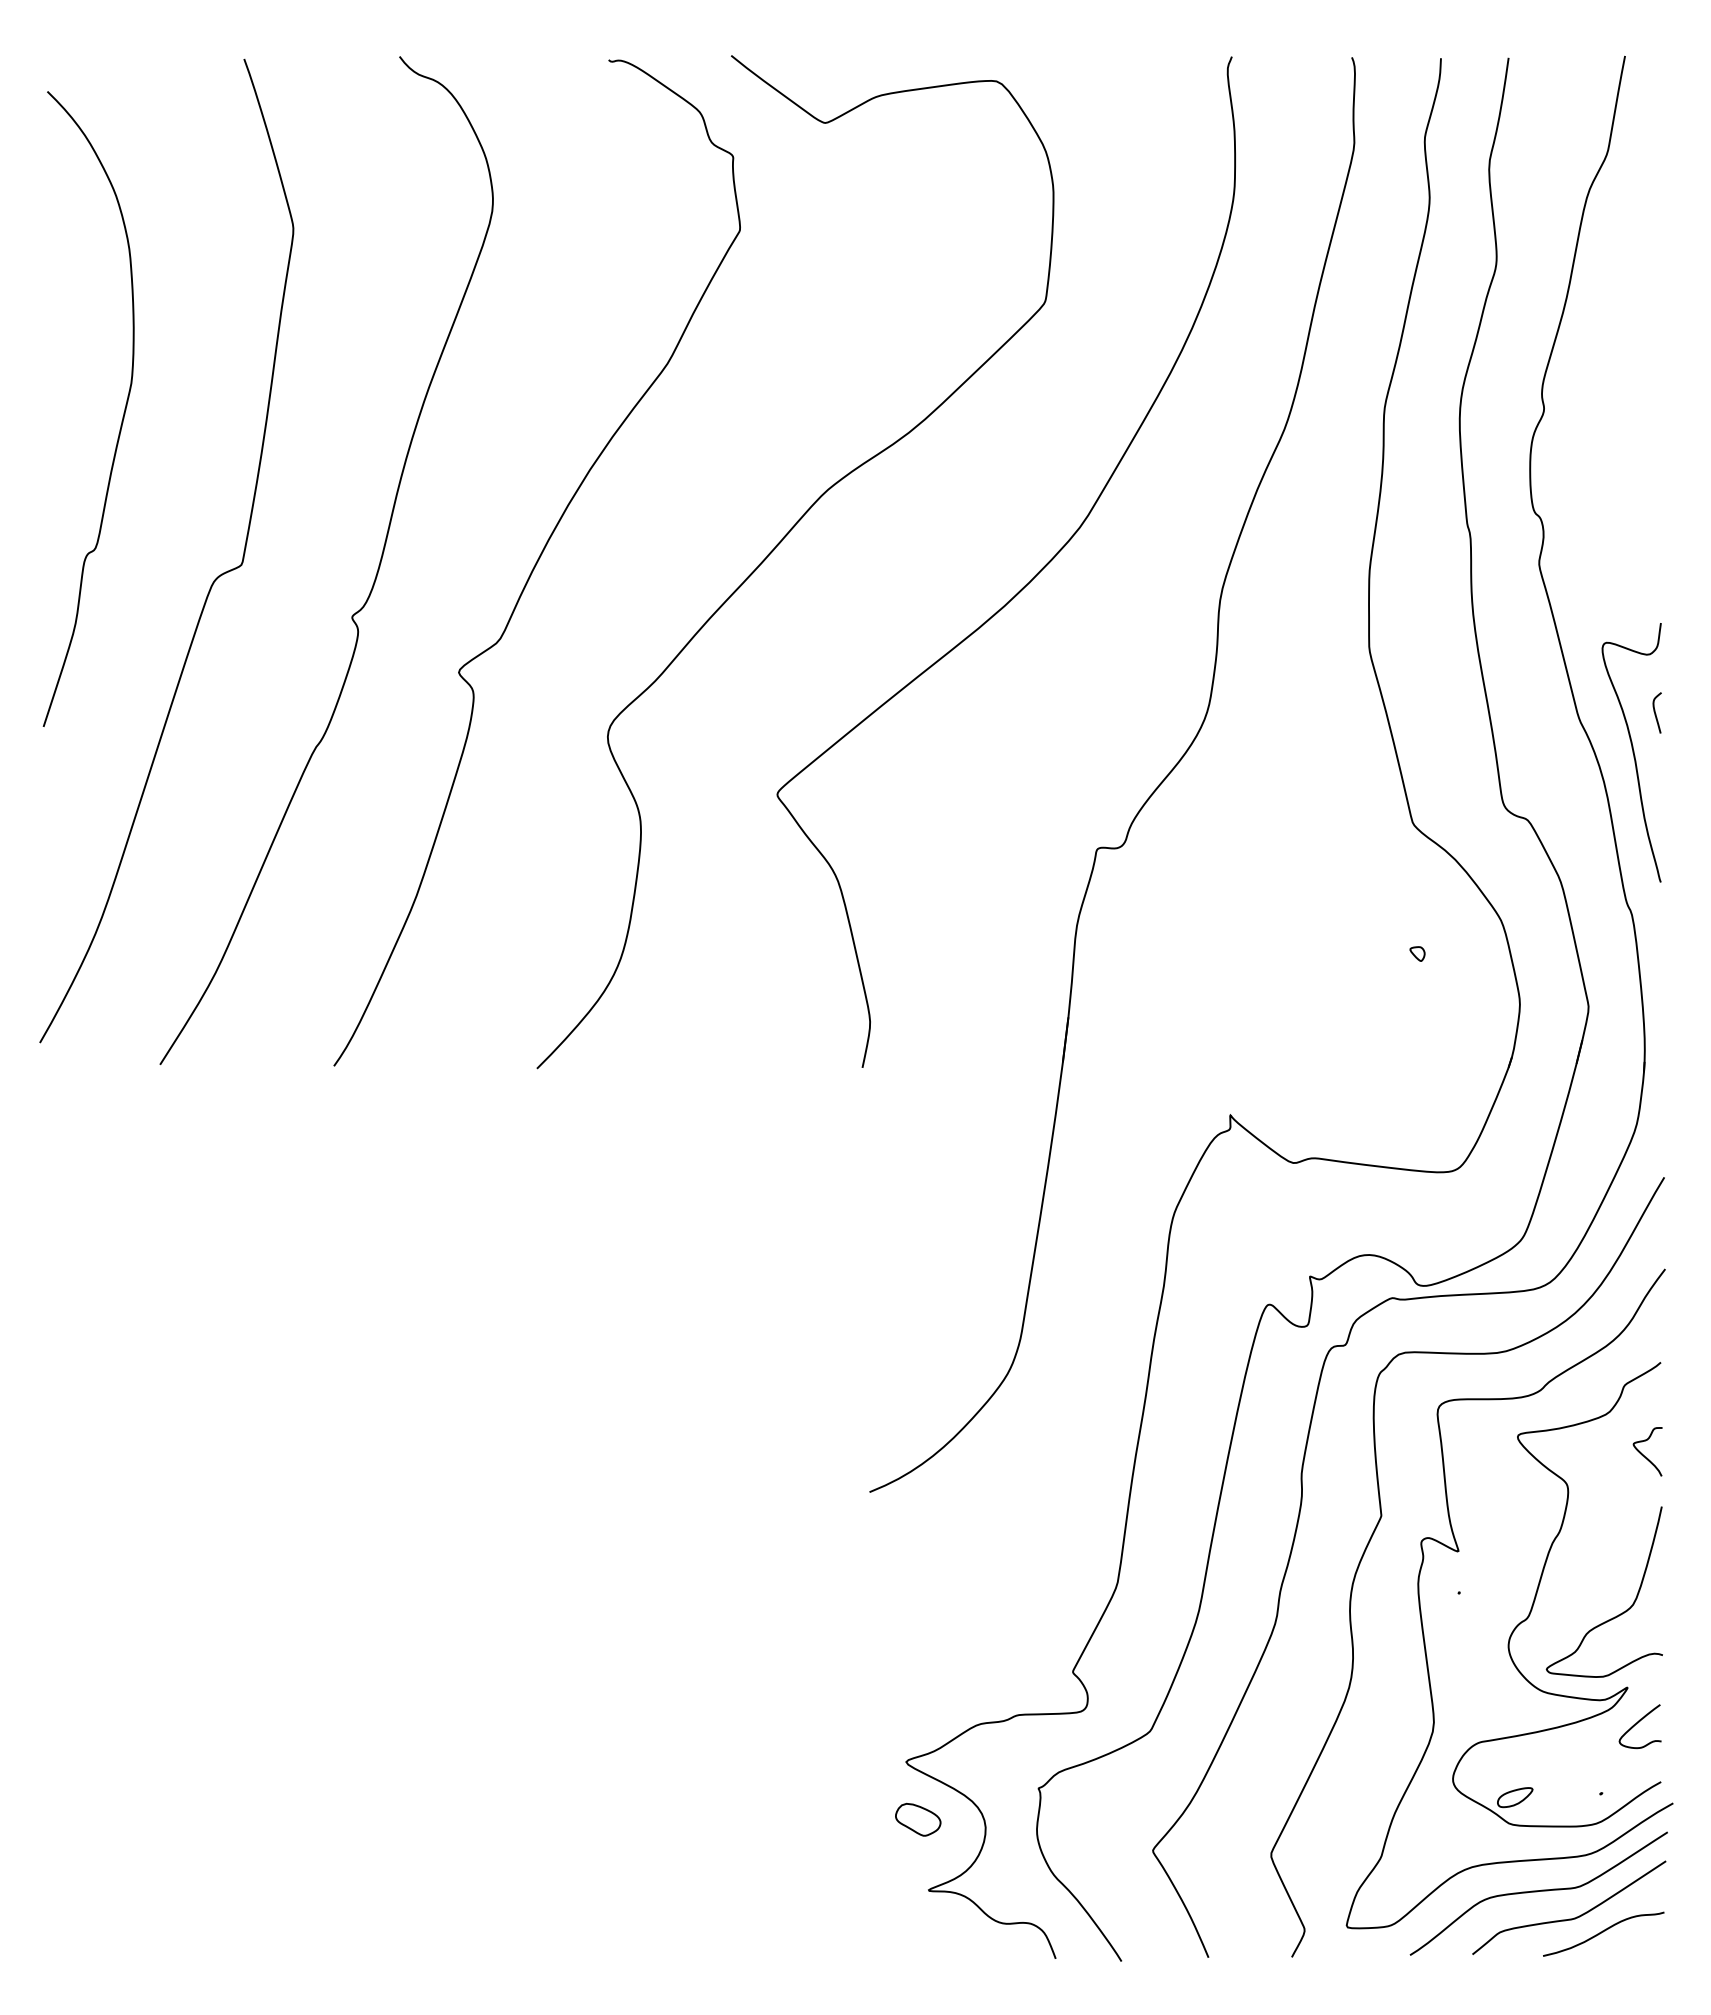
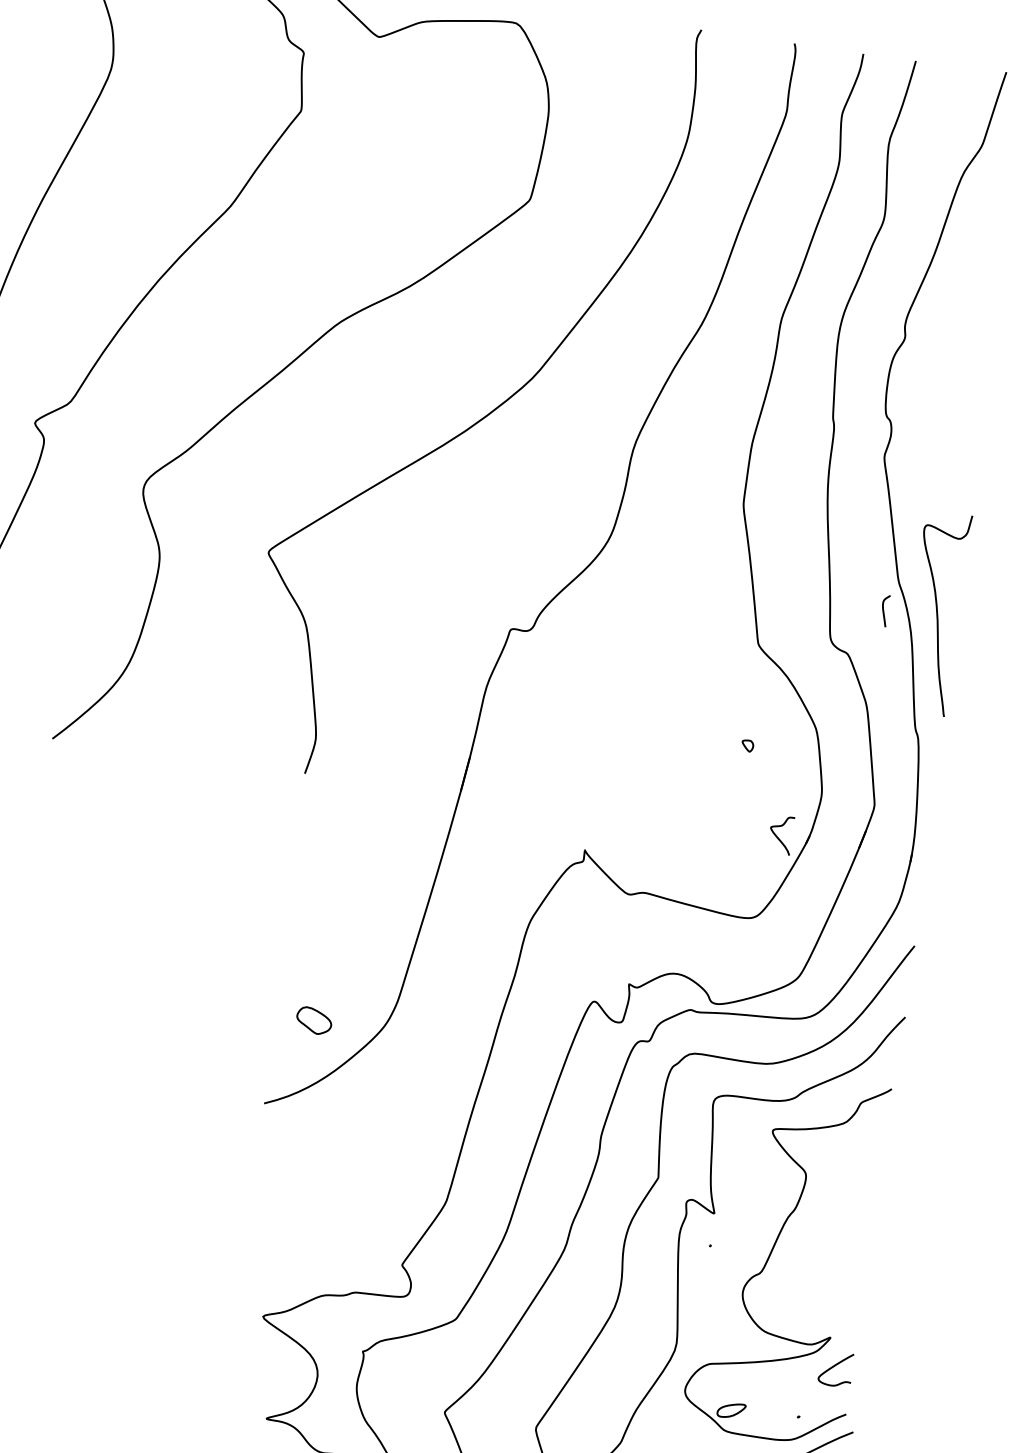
curve: (1655, 712) -> (883, 610), moved
curve: (1643, 1454) -> (777, 836), moved
curve: (1616, 1615) -> (829, 1280), removed
part: (918, 1819) -> (314, 1020), moved

